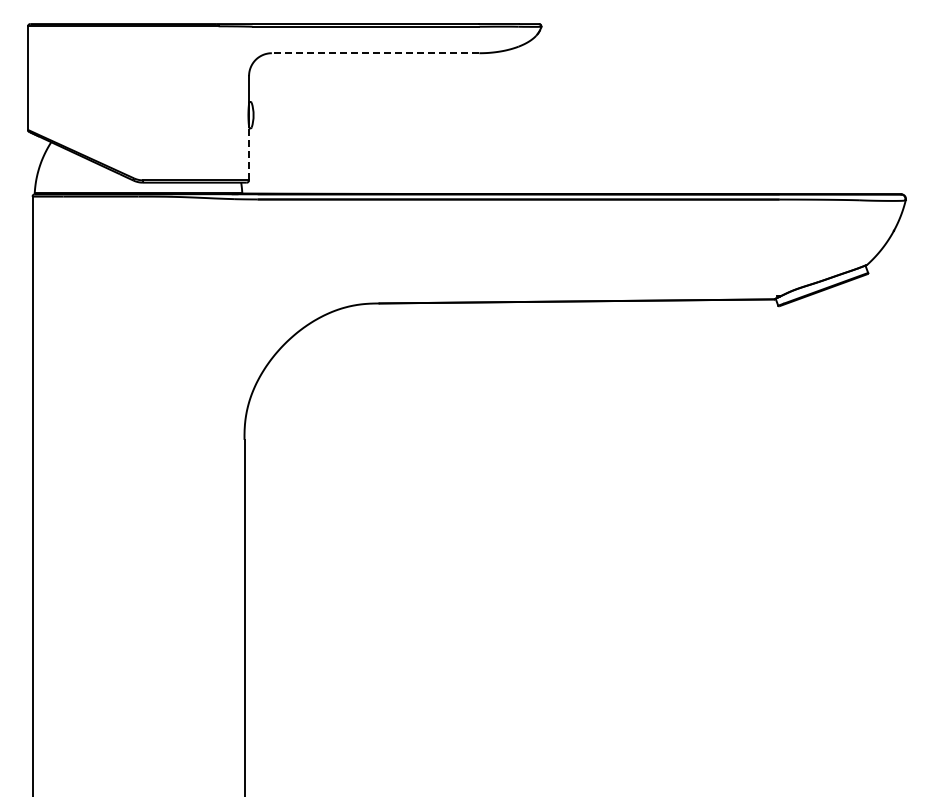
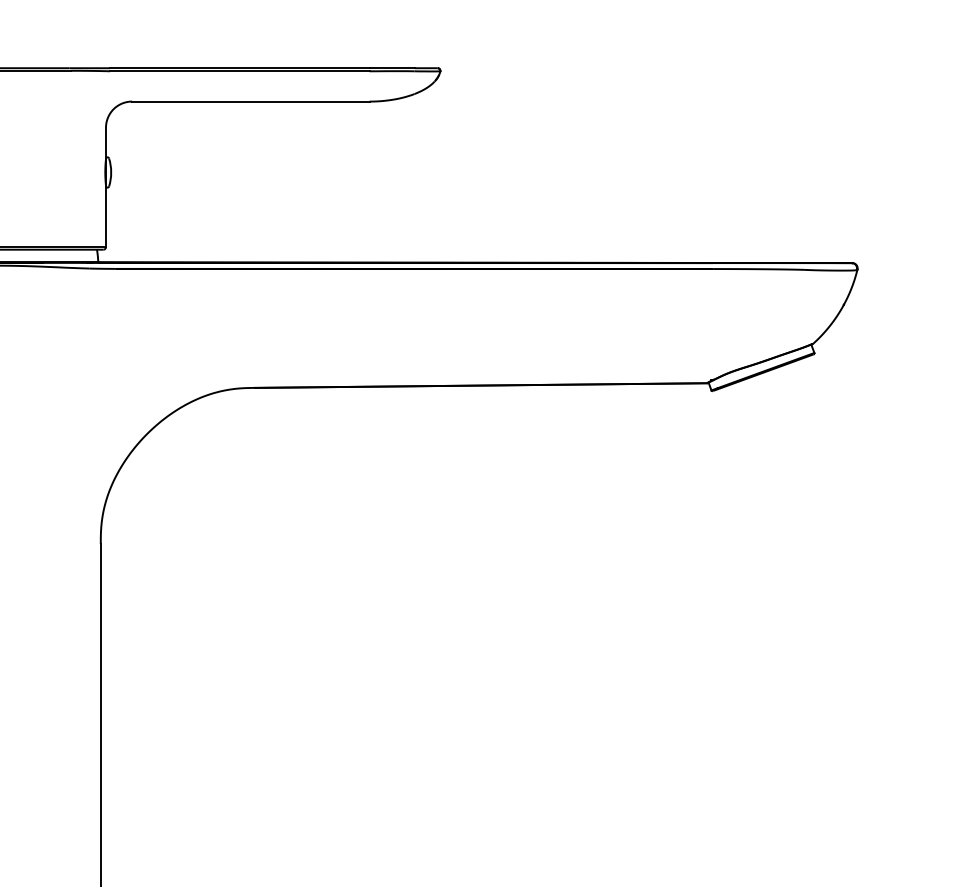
line: (375, 53) -> (250, 101), dashed -> solid
line: (249, 153) -> (106, 216), dashed -> solid

